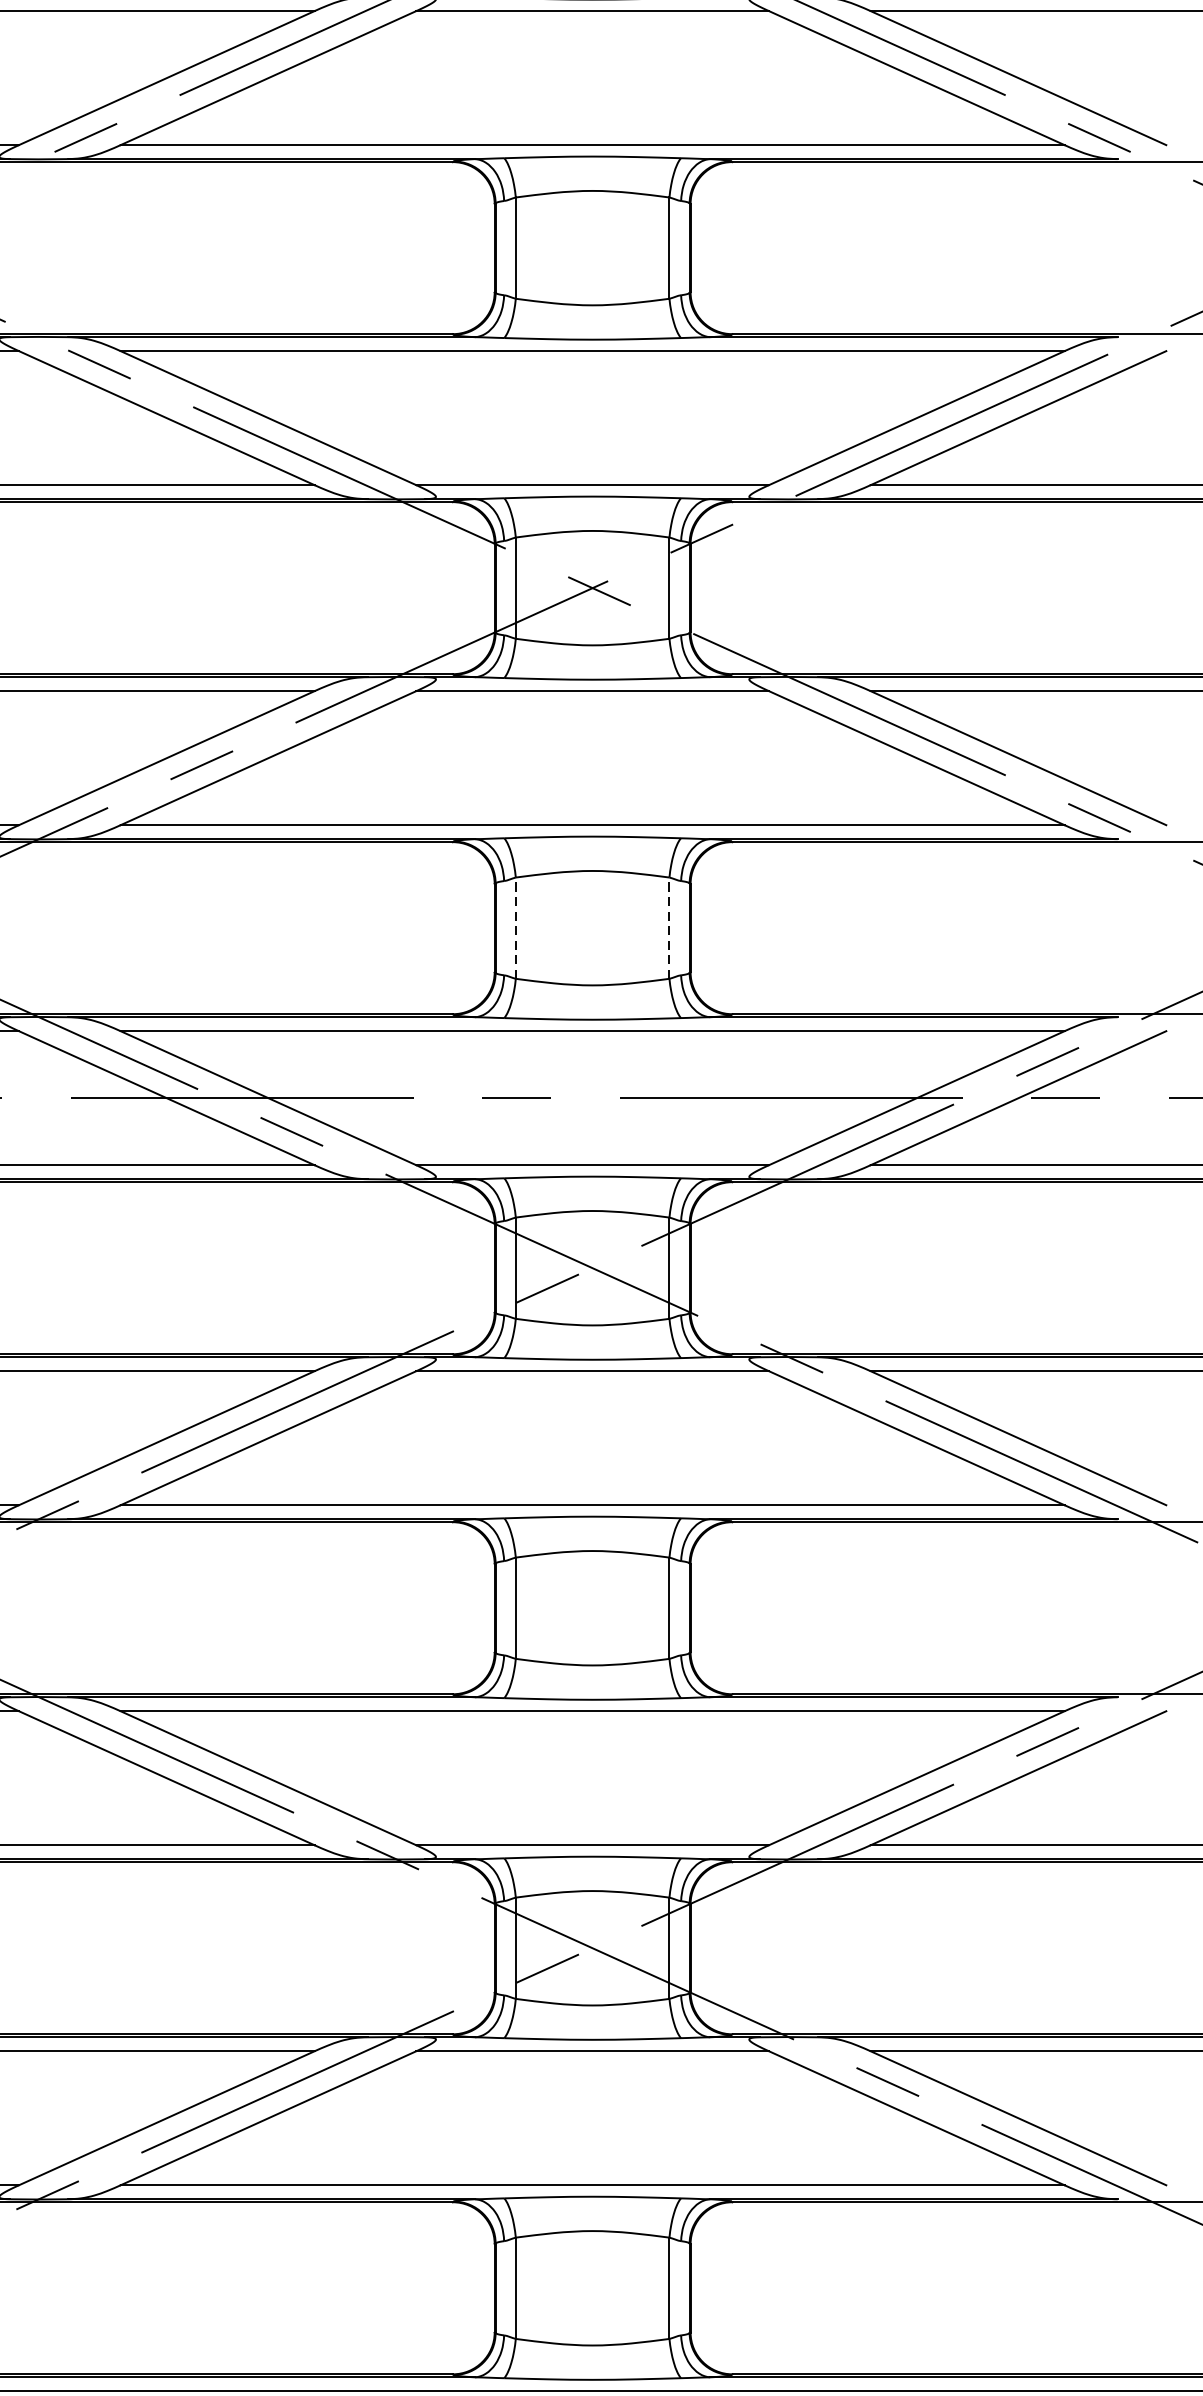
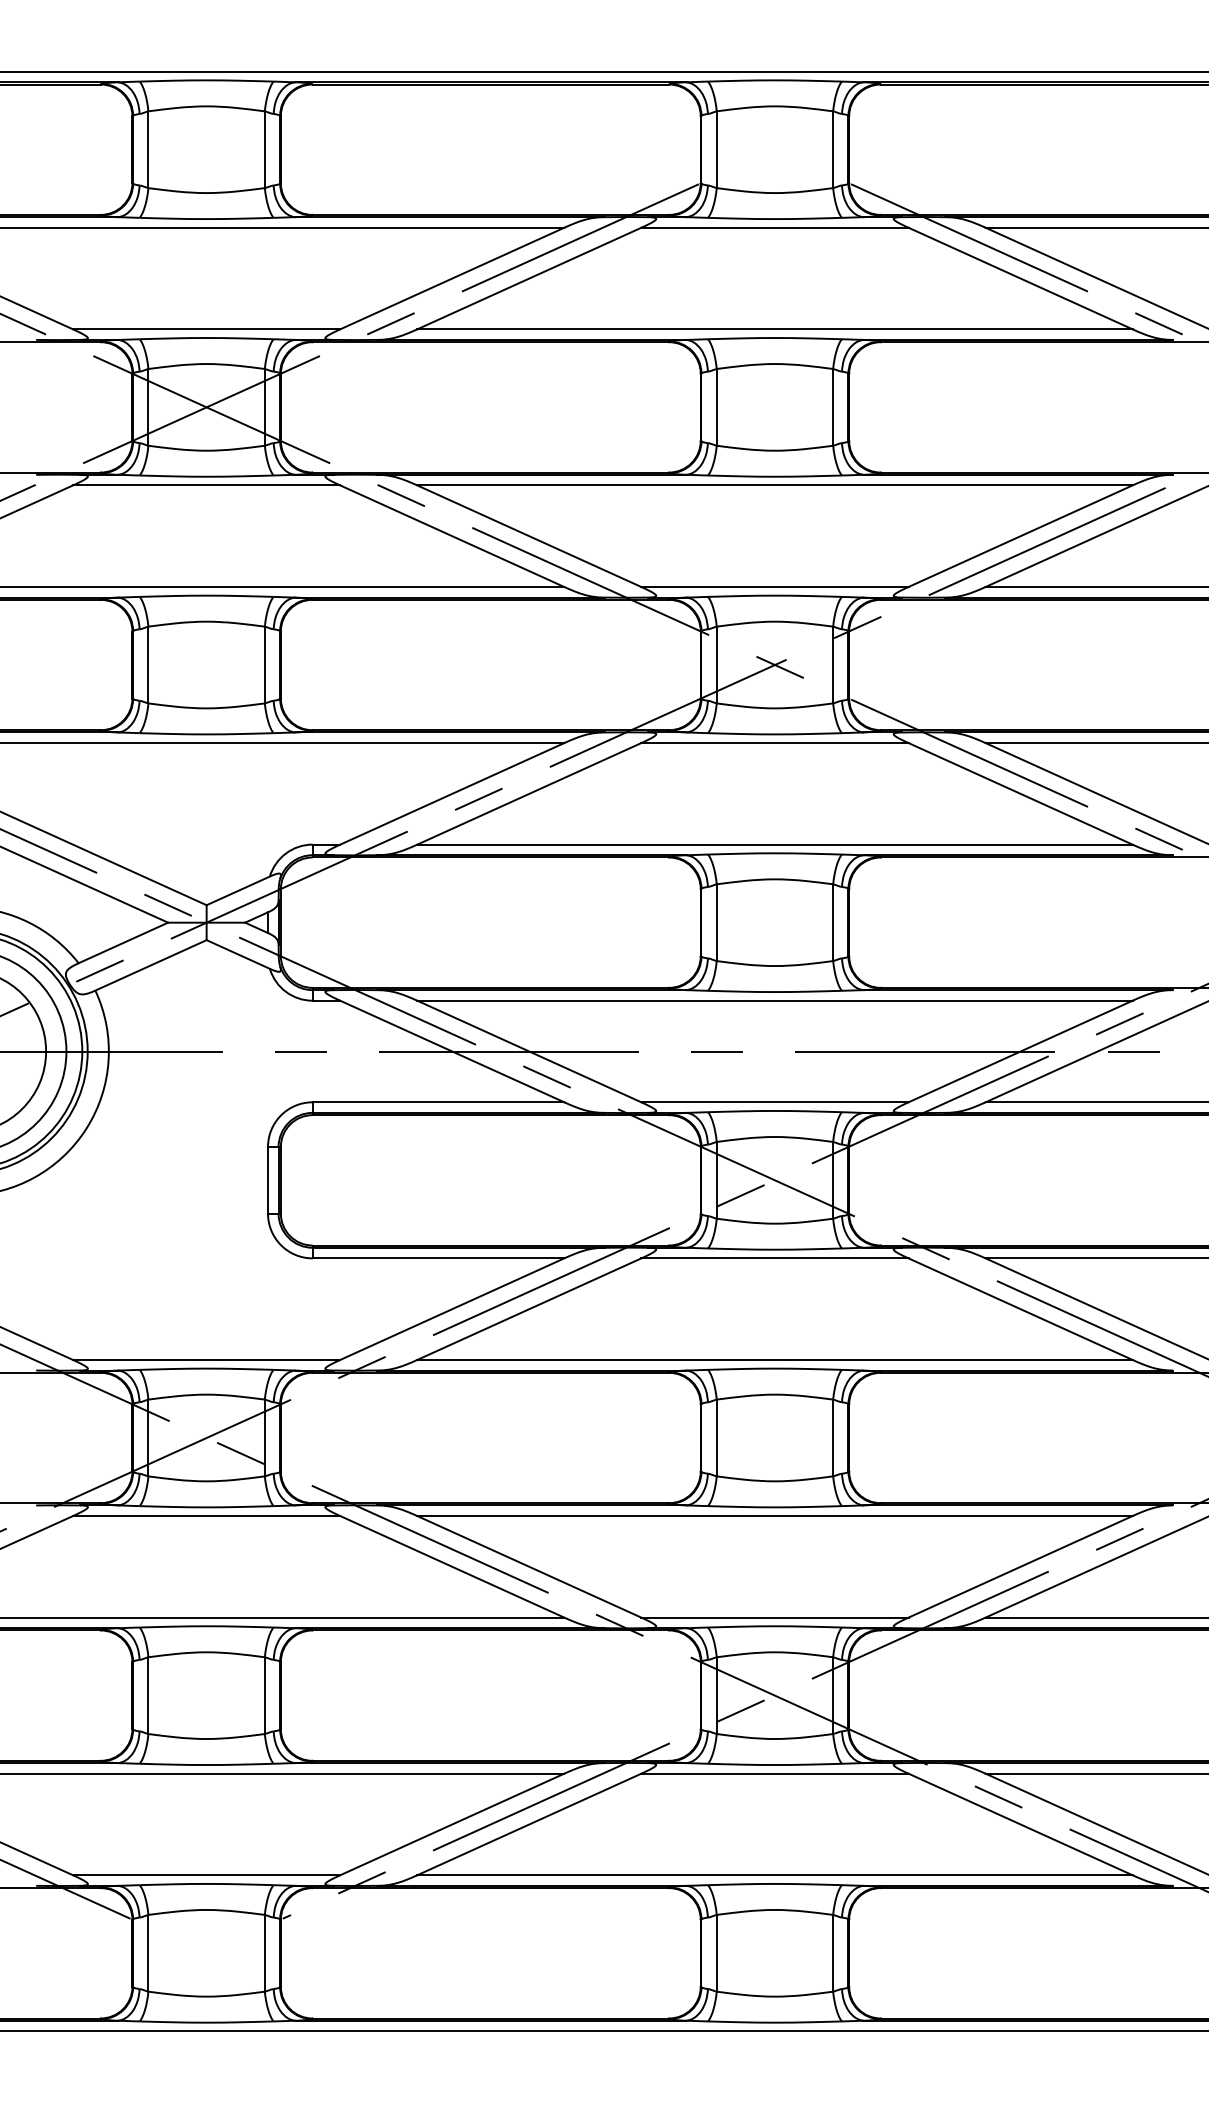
line: (515, 927) -> (716, 922), dashed -> solid
line: (669, 927) -> (833, 922), dashed -> solid

